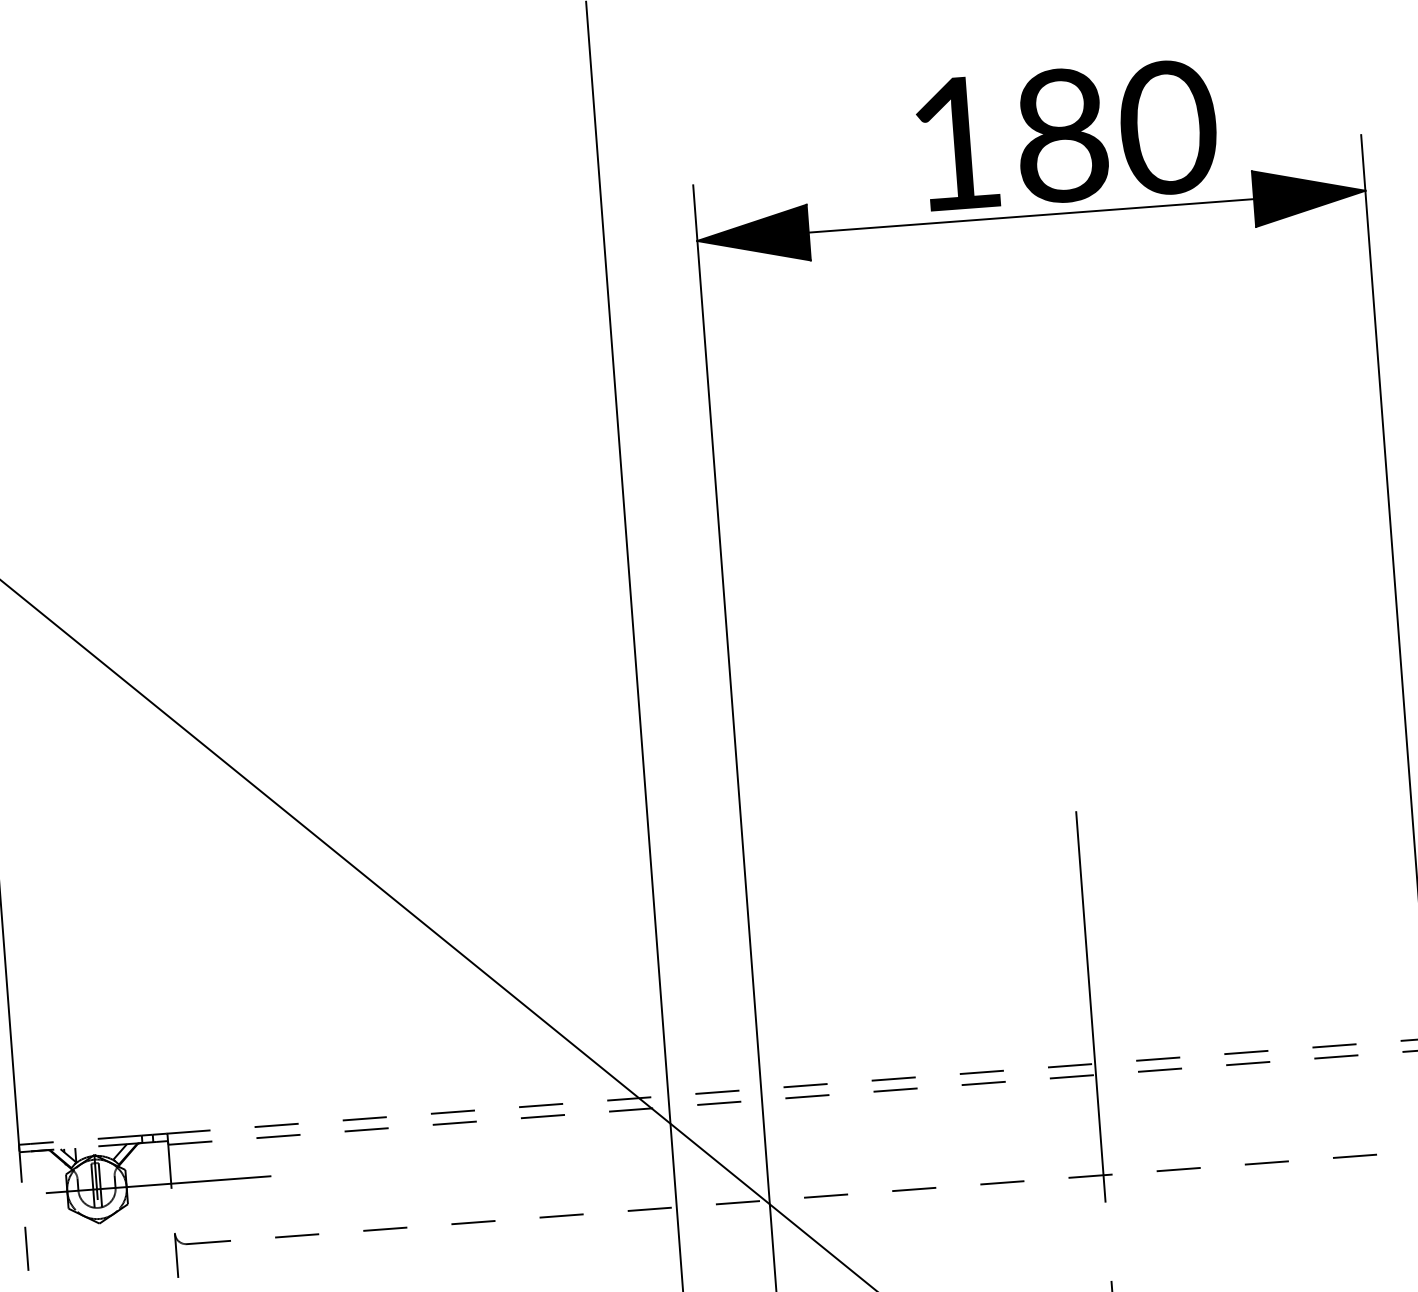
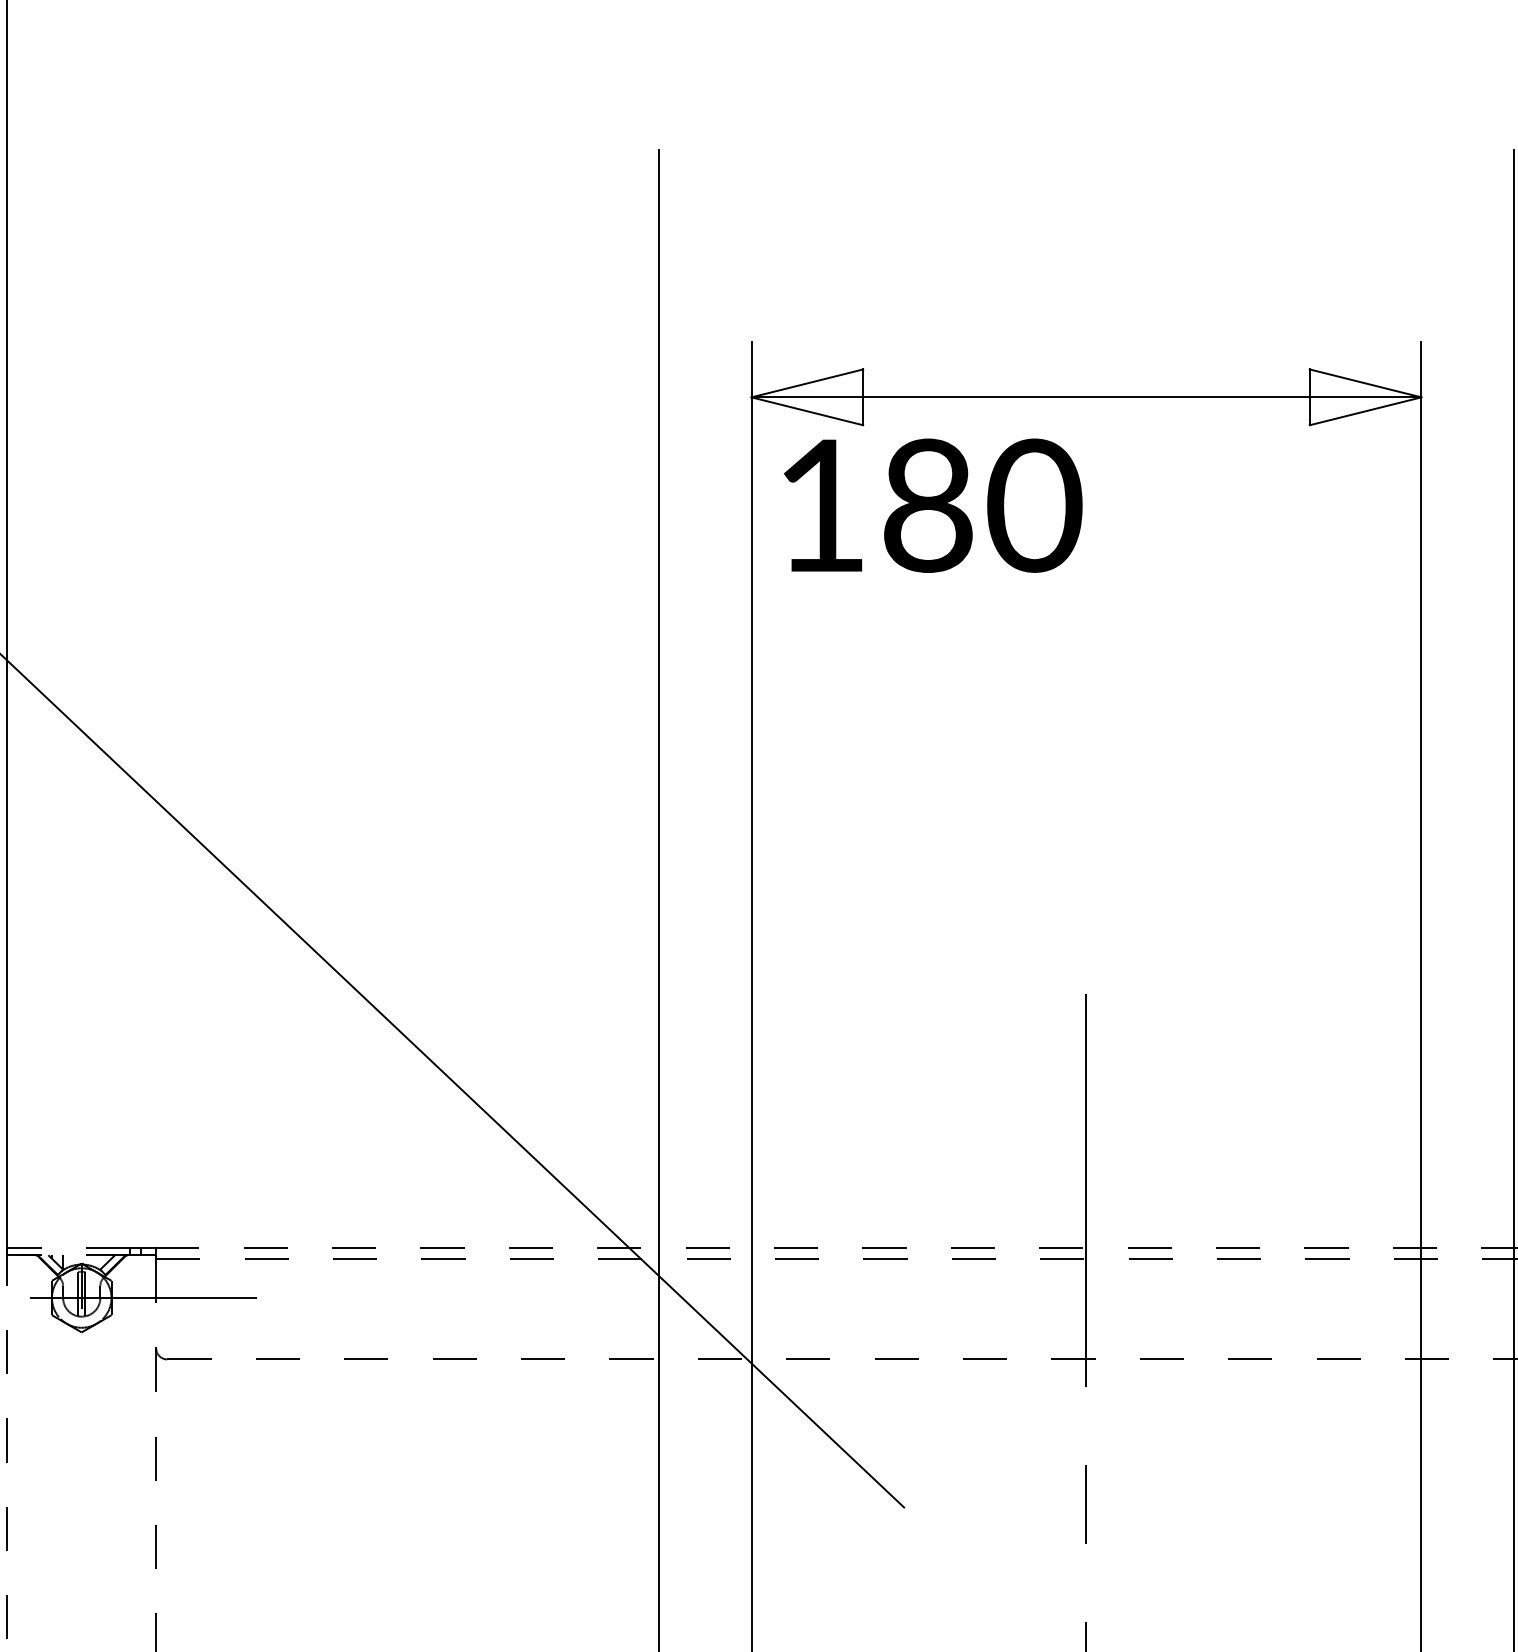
text: (1067, 135) -> (933, 505), moved
fill: (1309, 195) -> (1365, 397), removed
fill: (753, 236) -> (807, 397), removed

